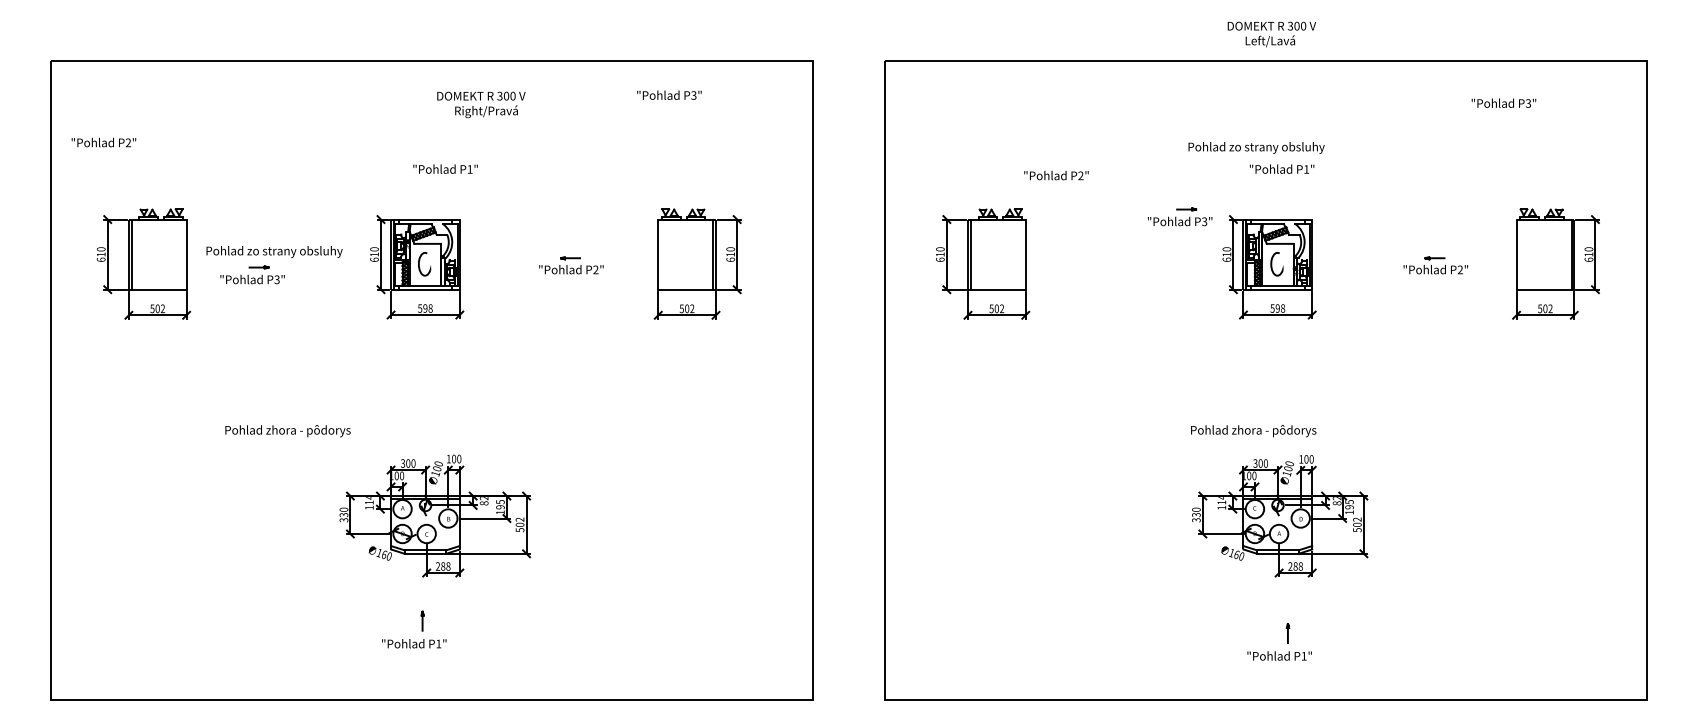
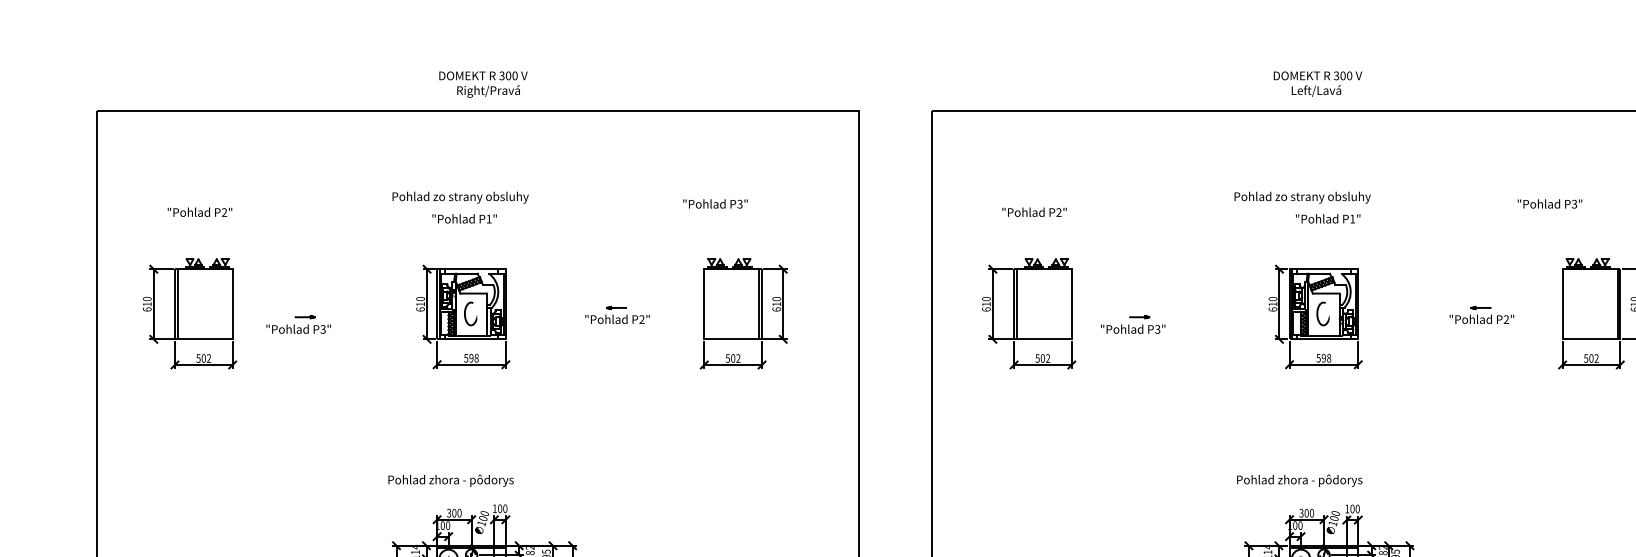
text: (669, 94) -> (715, 203), moved
text: (1503, 102) -> (1549, 203), moved
text: (481, 104) -> (483, 84), moved
text: (103, 142) -> (199, 212), moved
text: (445, 168) -> (464, 218), moved
text: (1056, 175) -> (1034, 212), moved
part: (1179, 216) -> (1132, 324), moved
text: (274, 251) -> (460, 197), moved
text: (287, 431) -> (450, 481), moved

